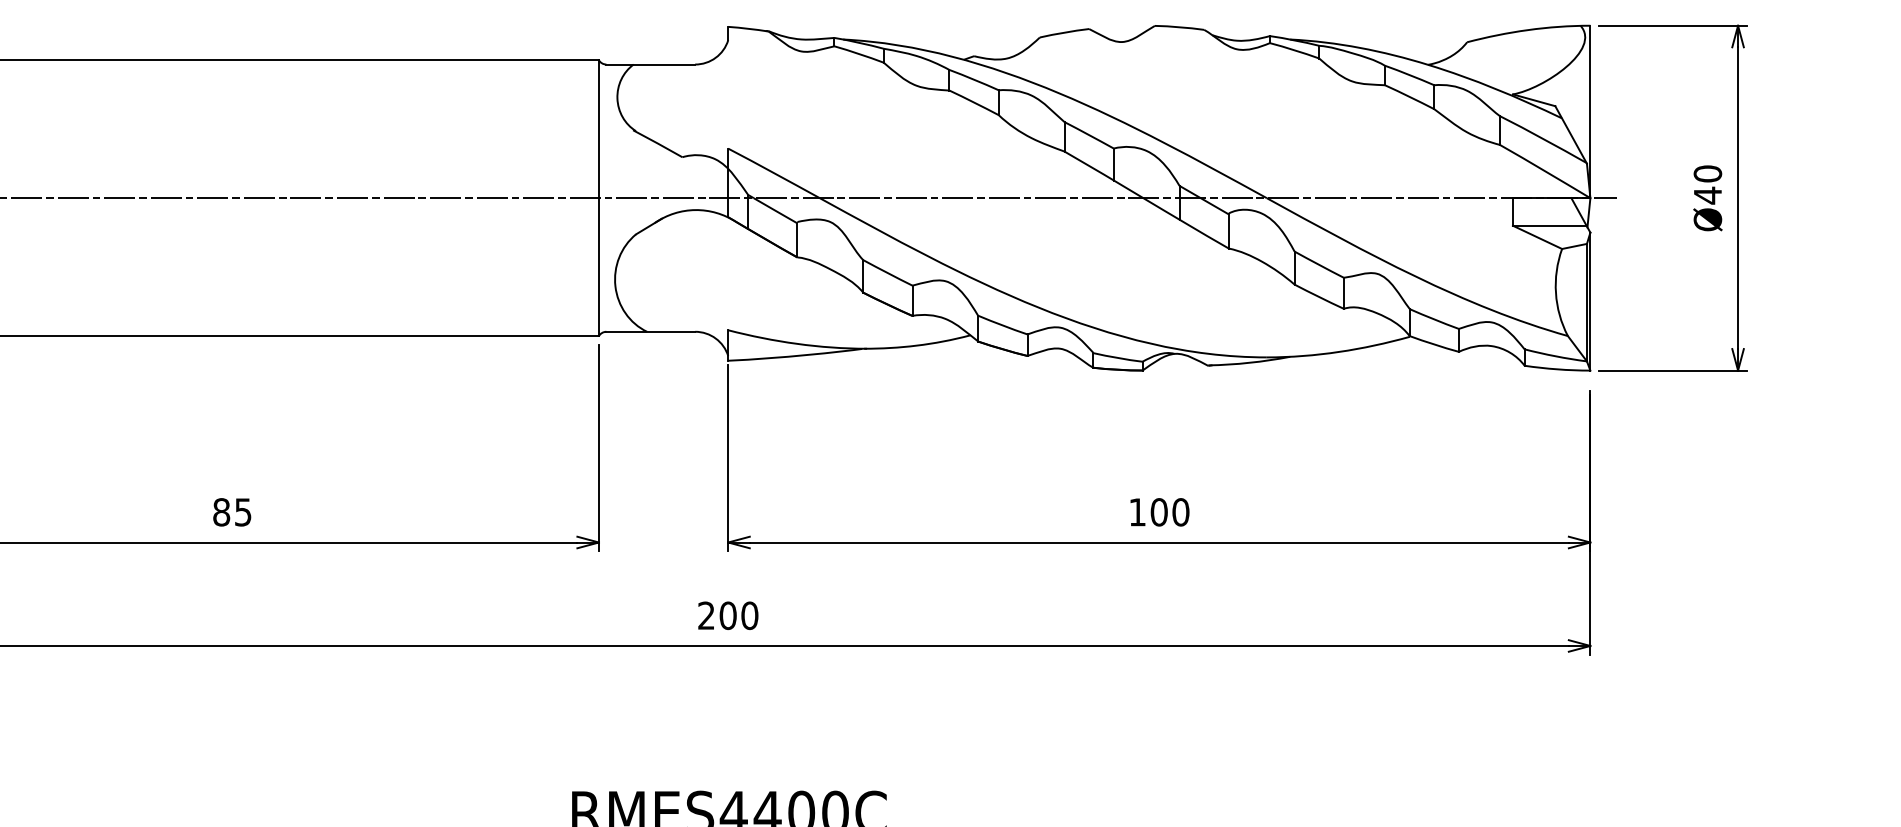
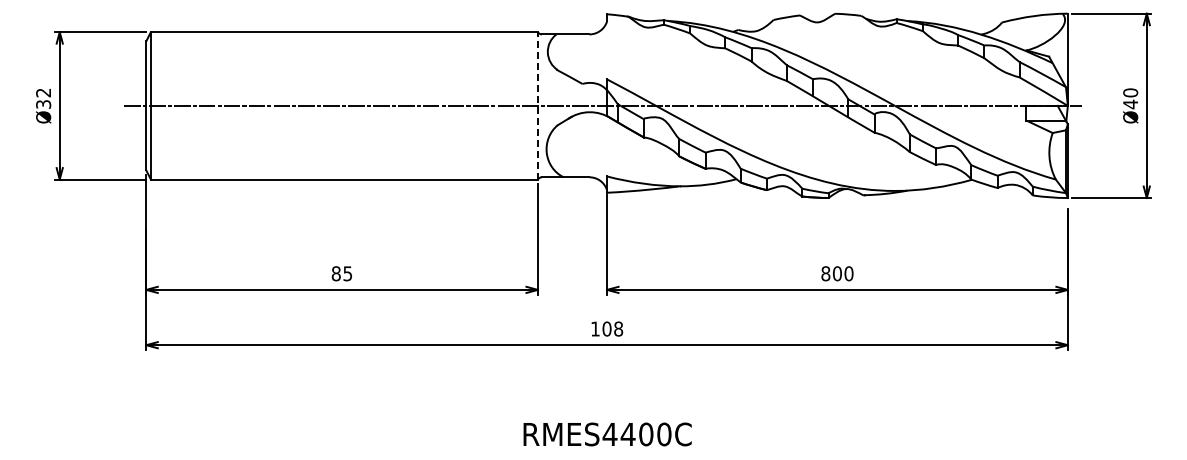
line: (598, 197) -> (537, 105), solid -> dashed
text: (1136, 511) -> (825, 273), 100 -> 800
text: (729, 614) -> (607, 328), 200 -> 108

